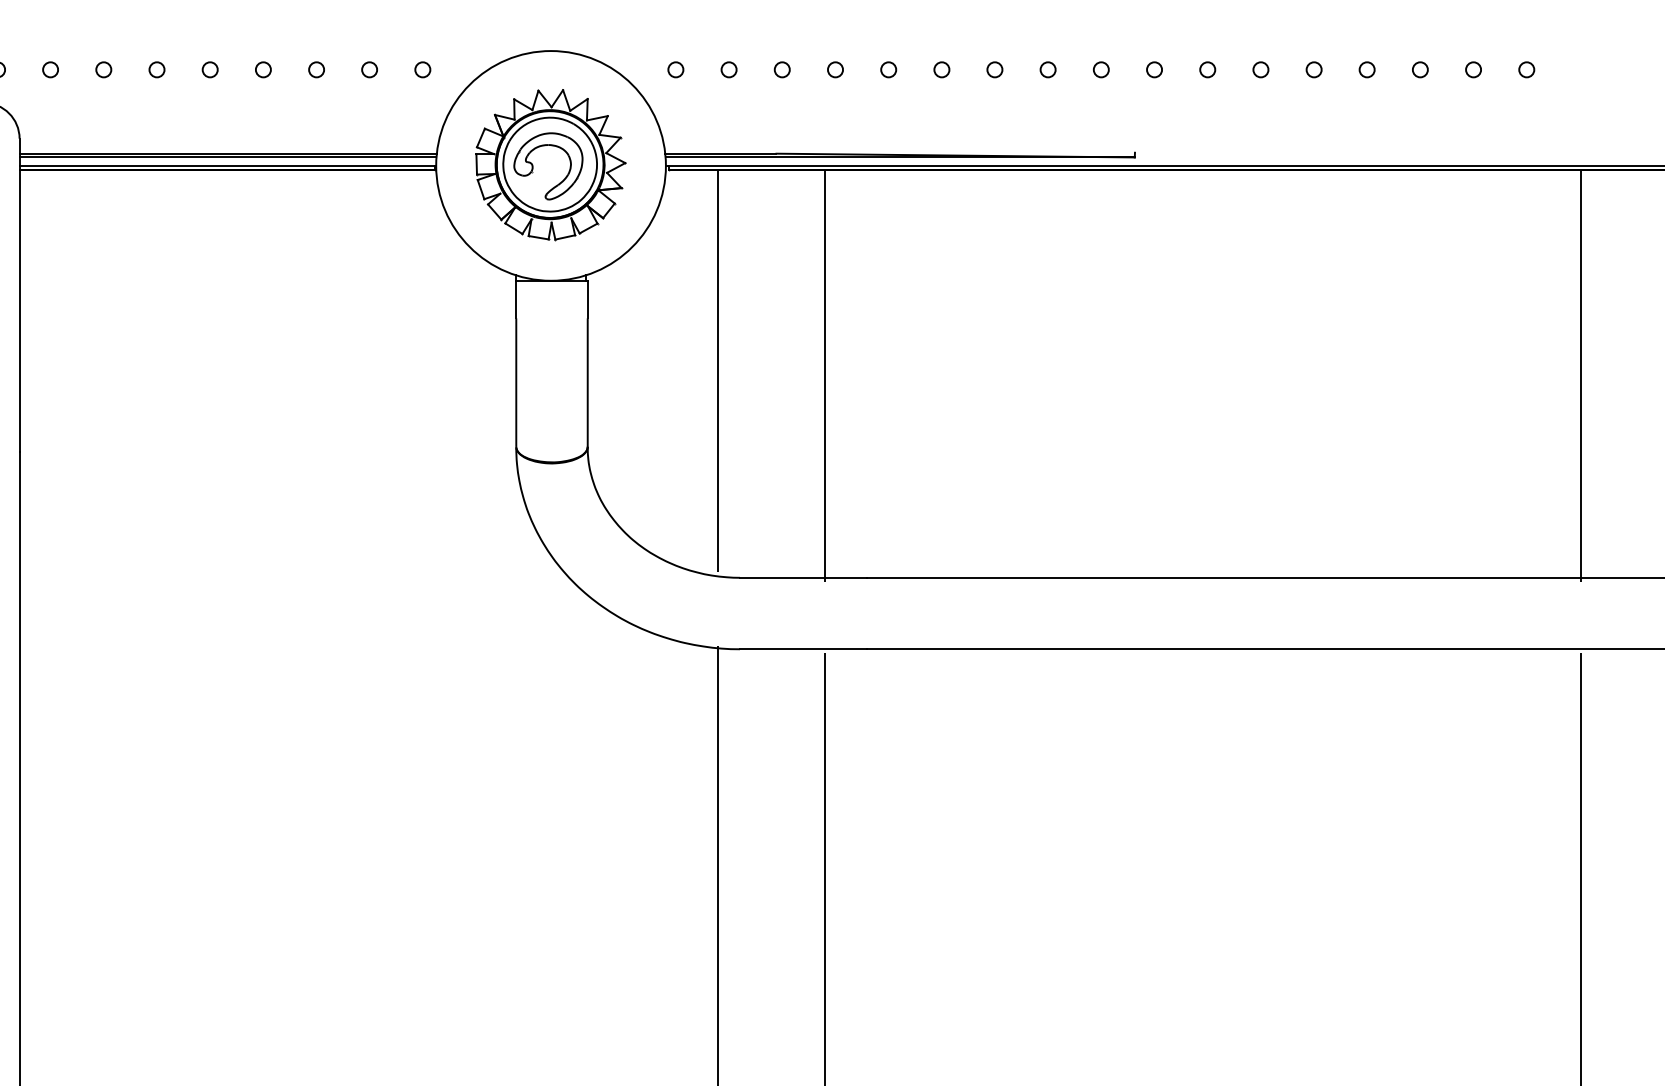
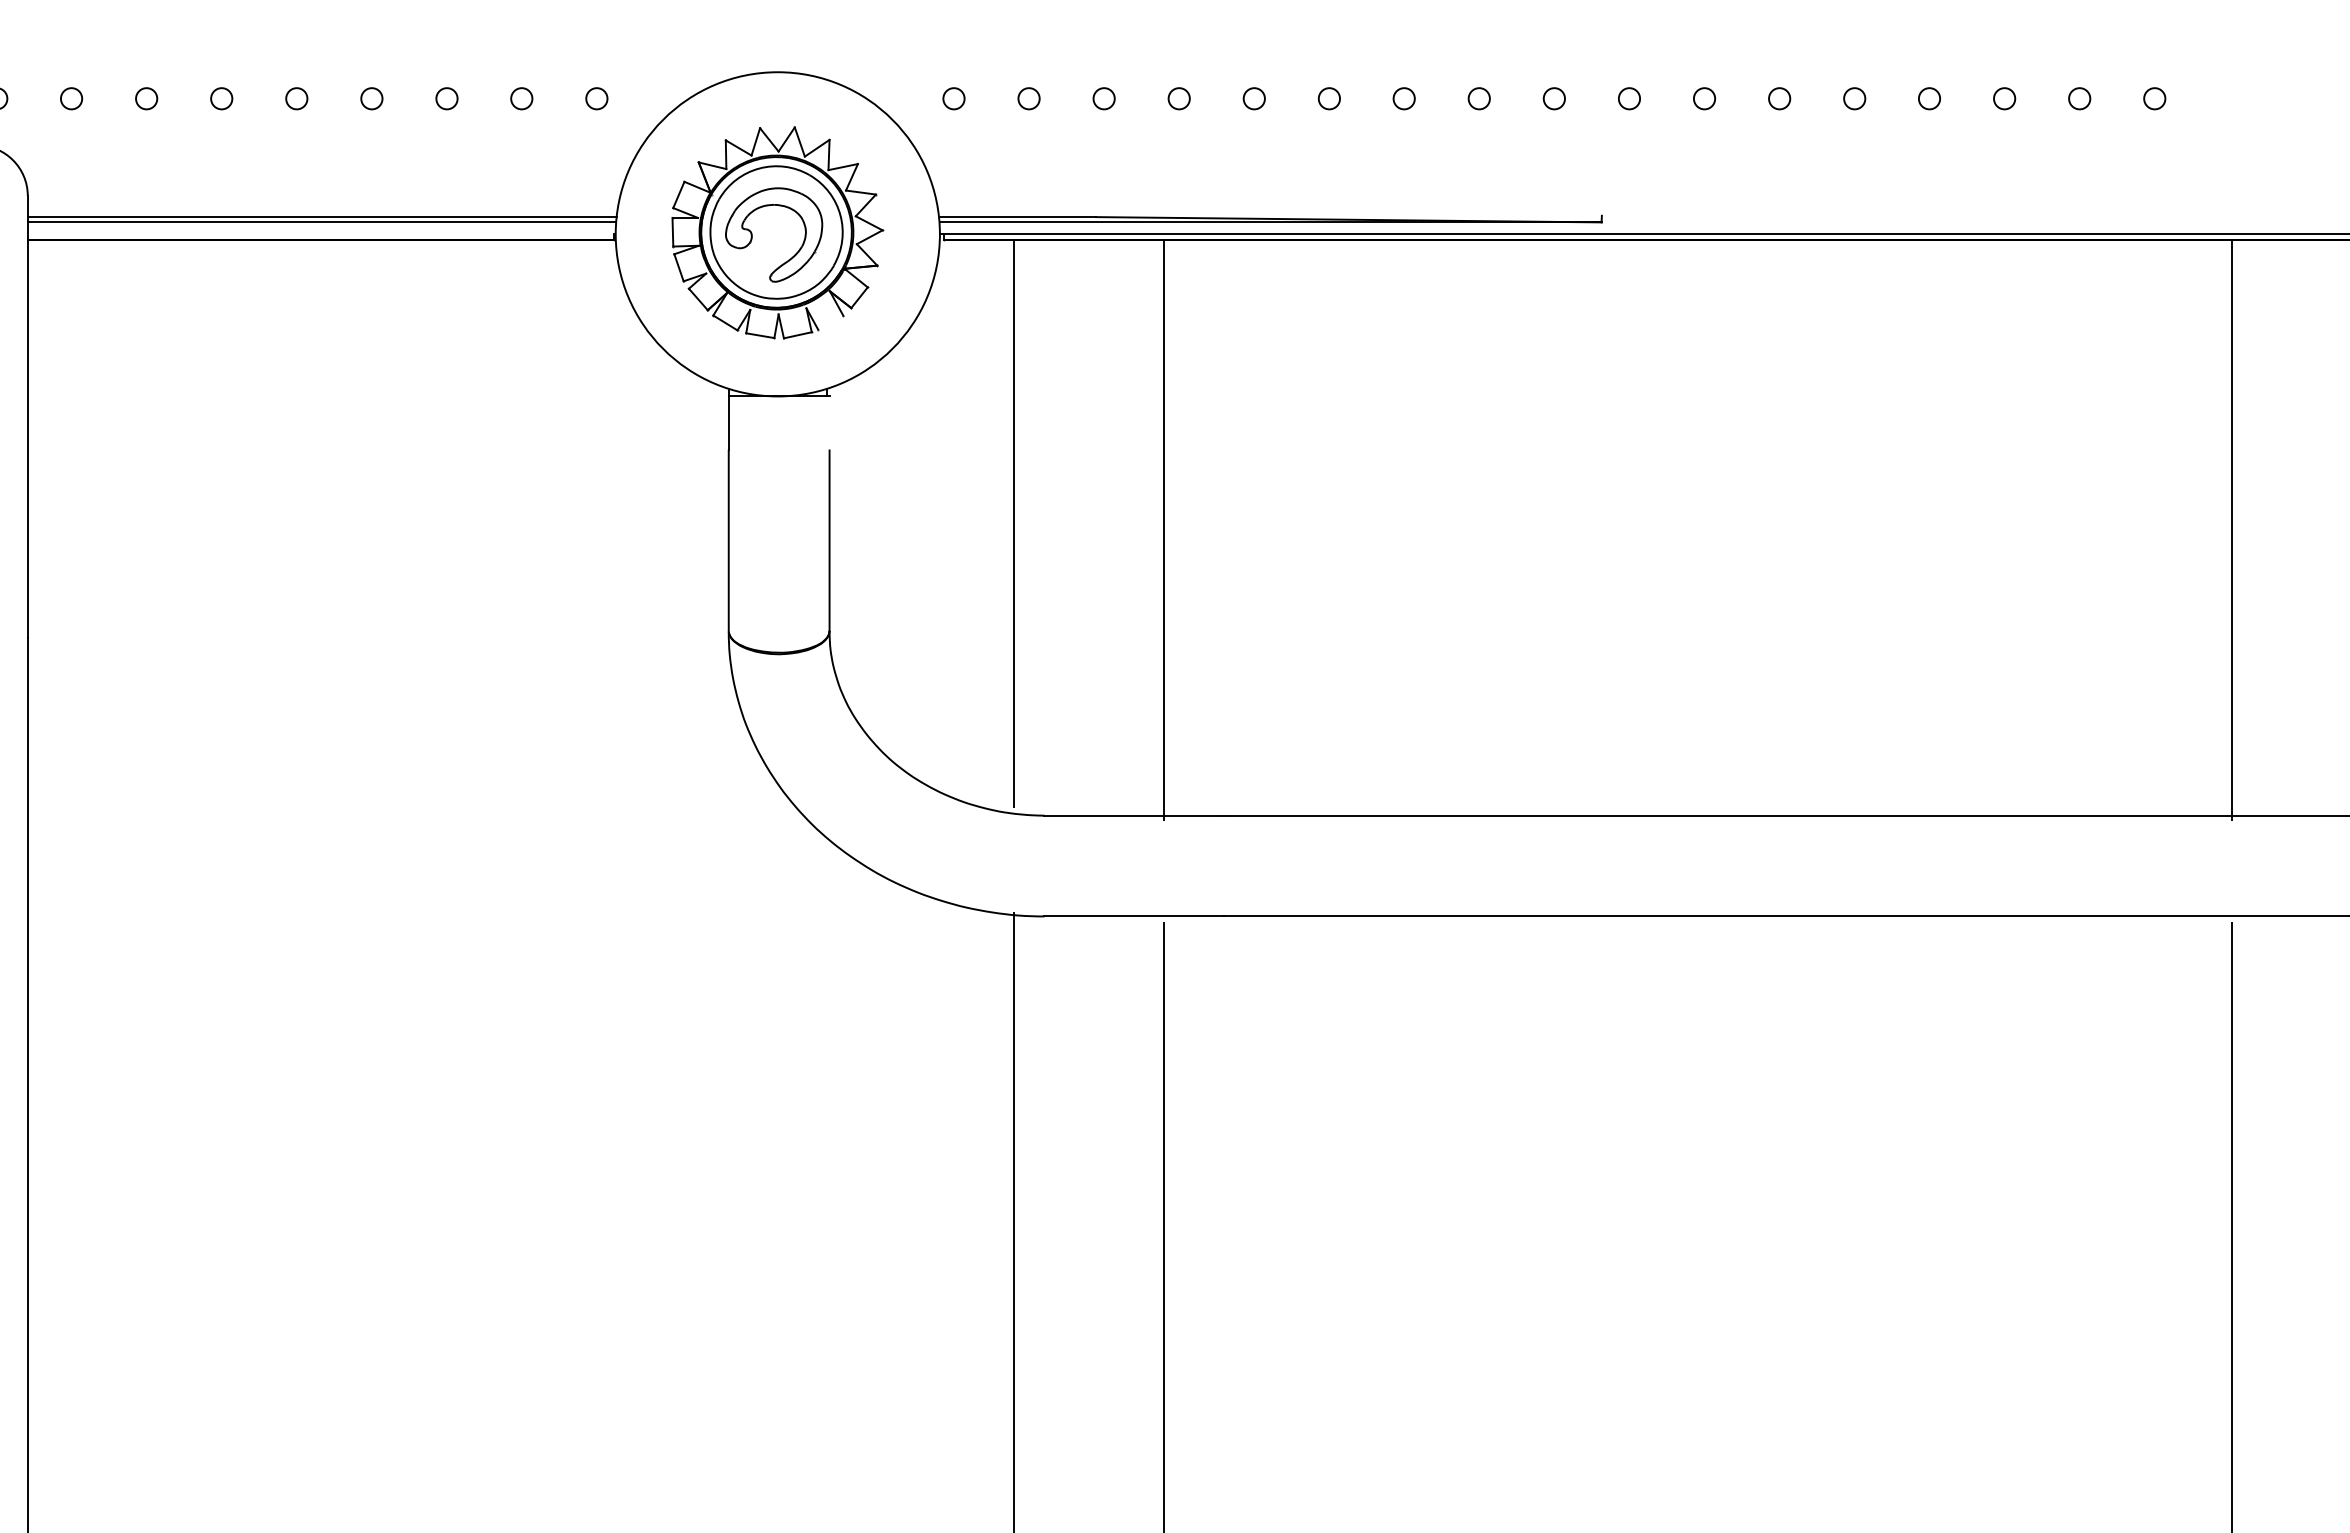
line: (227, 166) -> (321, 234), removed
line: (588, 228) -> (830, 322), removed
line: (587, 299) -> (829, 422), removed

